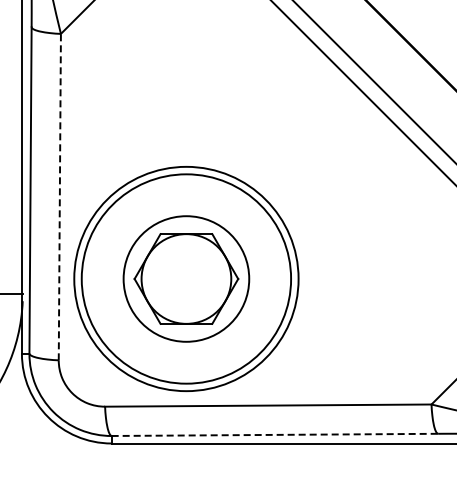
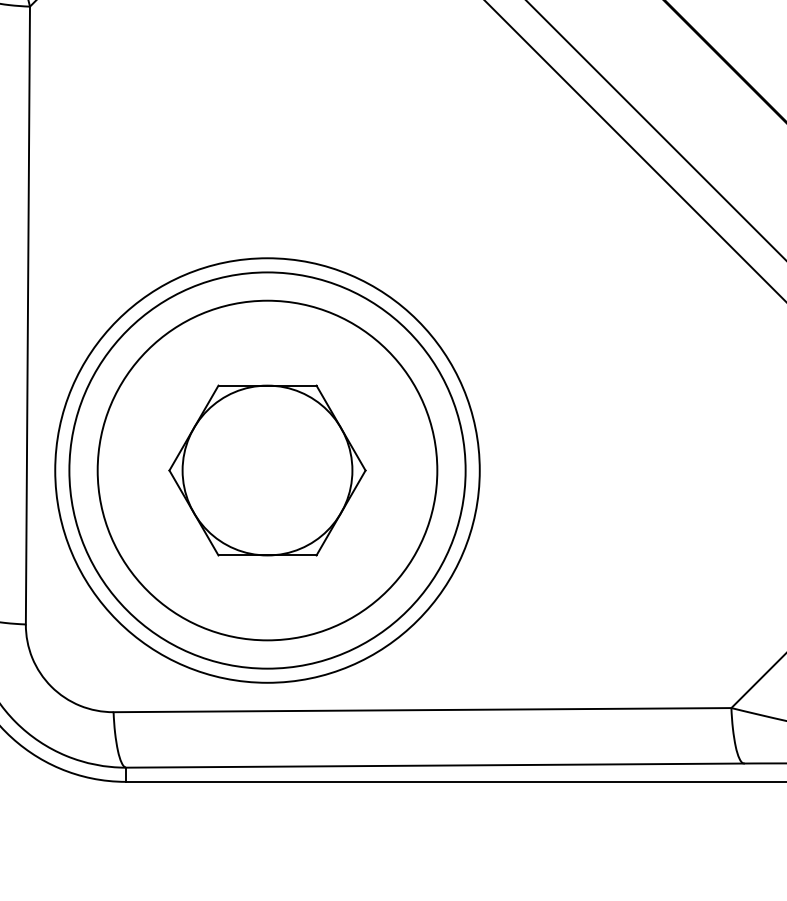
line: (59, 196) -> (27, 314), dashed -> solid
circle: (186, 278) -> (267, 469), size x1.43
line: (275, 434) -> (436, 764), dashed -> solid

